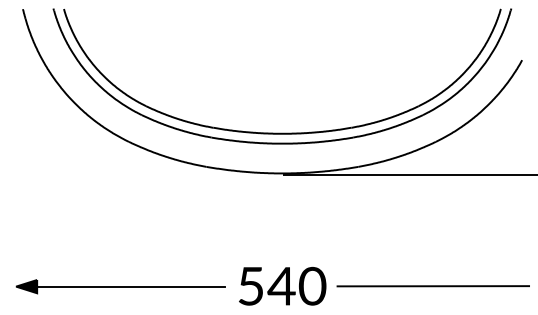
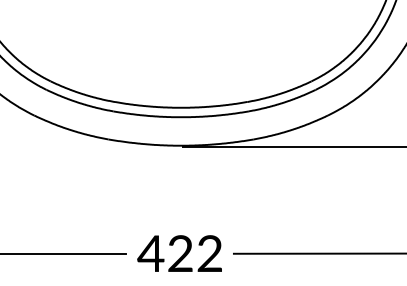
text: (281, 285) -> (180, 252), 540 -> 422

